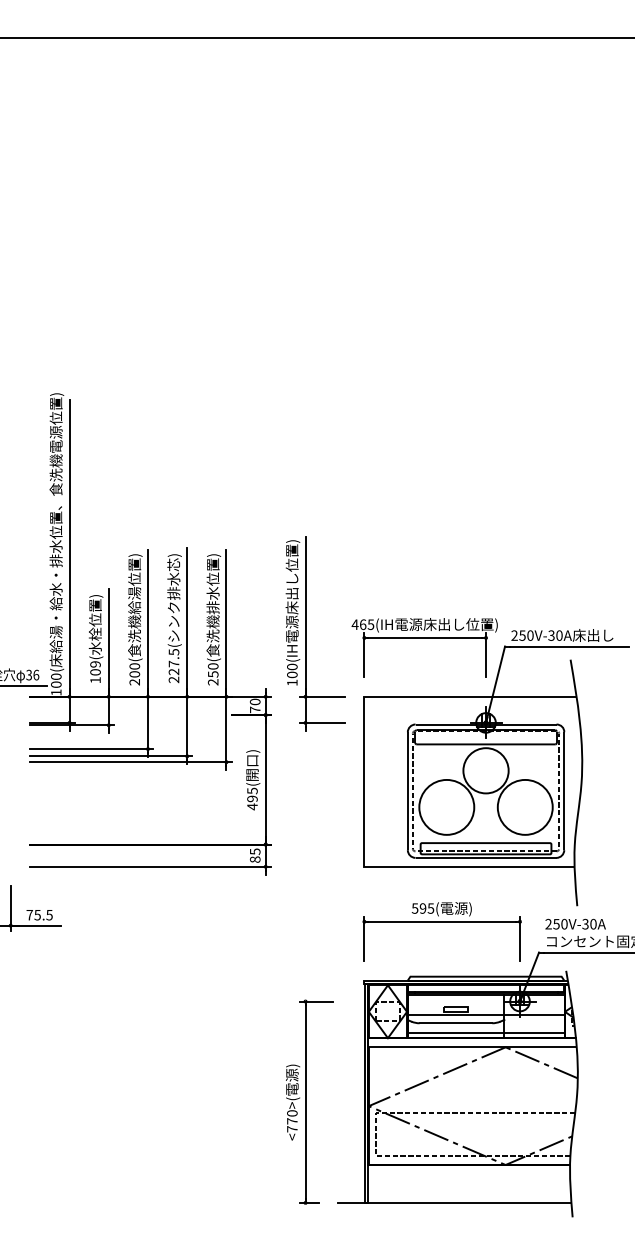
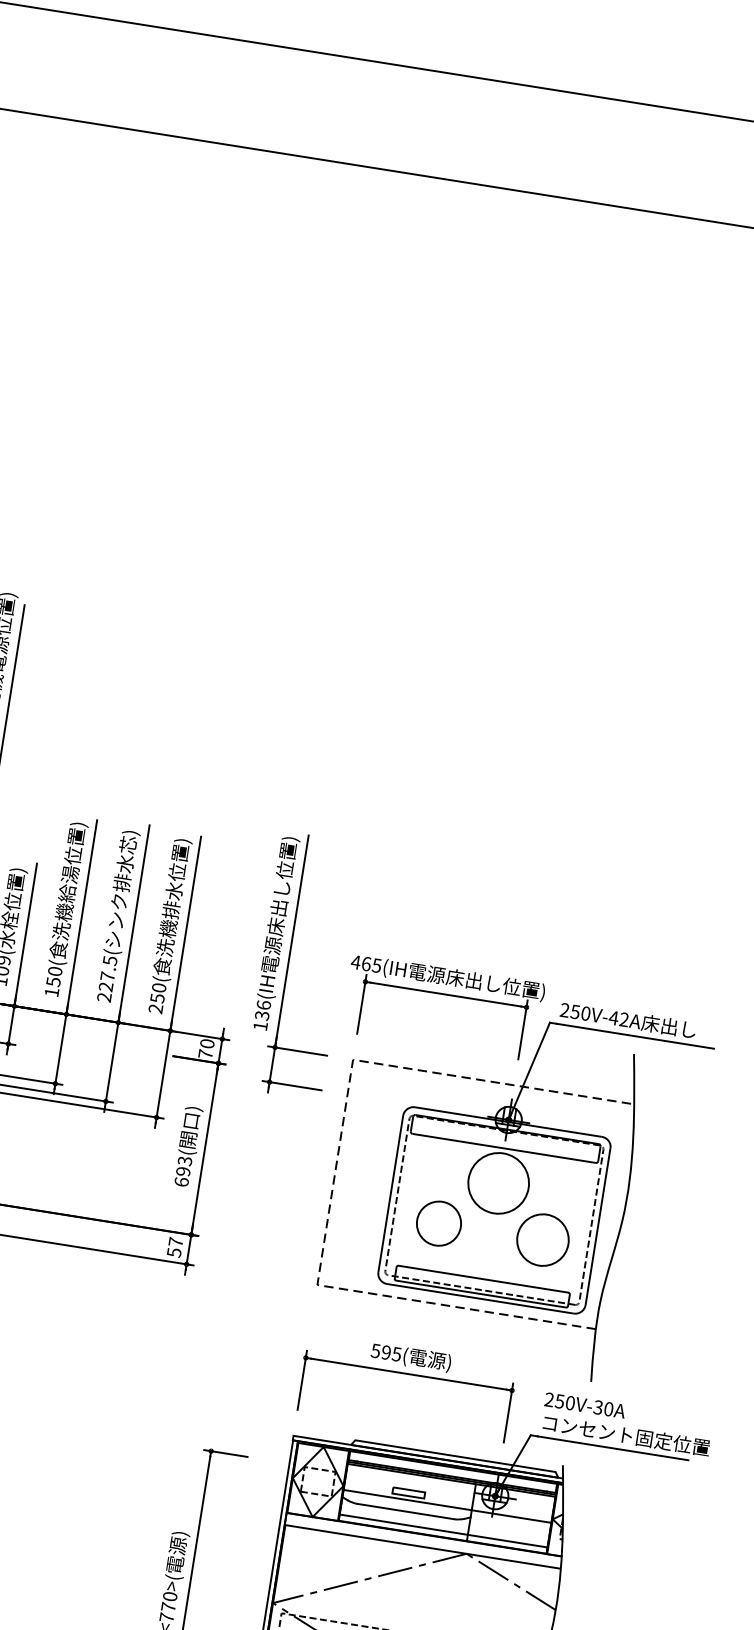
text: (555, 635) -> (619, 1018), 250V-30A -> 250V-42A
text: (292, 670) -> (263, 1009), 100 -> 136
text: (134, 678) -> (52, 987), 200( -> 150(
line: (364, 780) -> (335, 1170), solid -> dashed
text: (252, 798) -> (183, 1171), 495( -> 693(
circle: (446, 806) -> (438, 1222), size x0.6
circle: (524, 806) -> (542, 1238), size x0.7
text: (254, 855) -> (174, 1247), 85 -> 57

